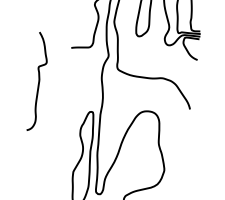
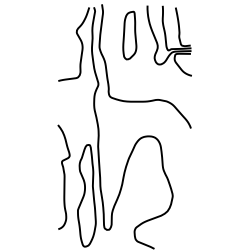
curve: (38, 81) -> (63, 176), moved

